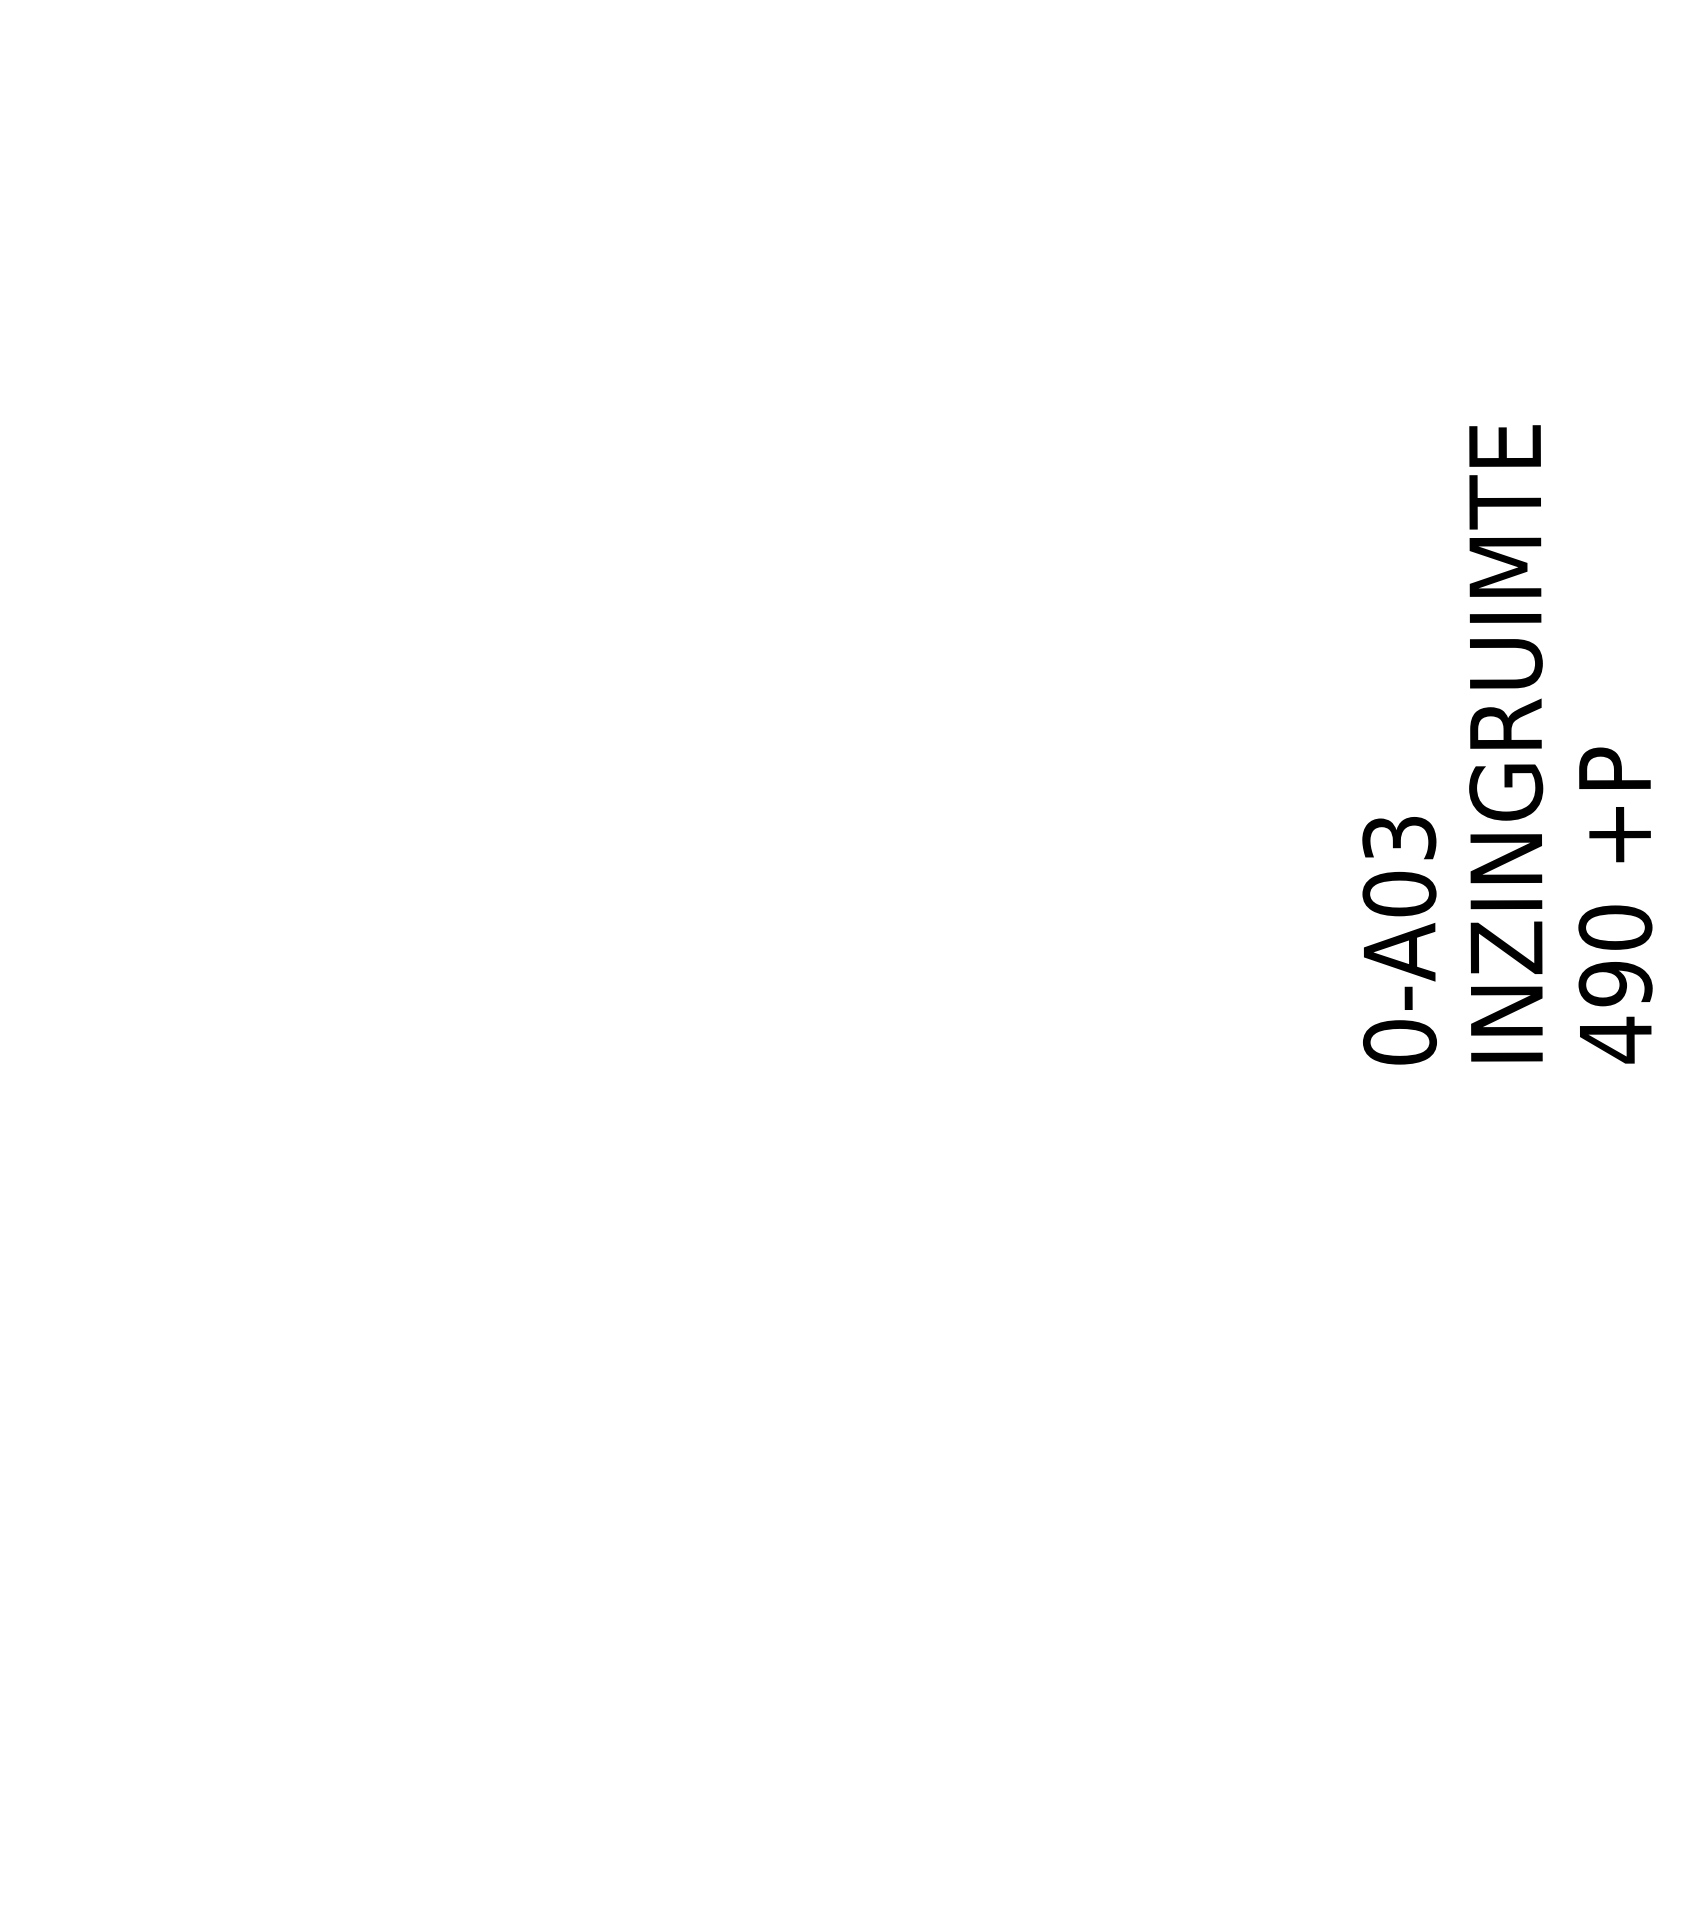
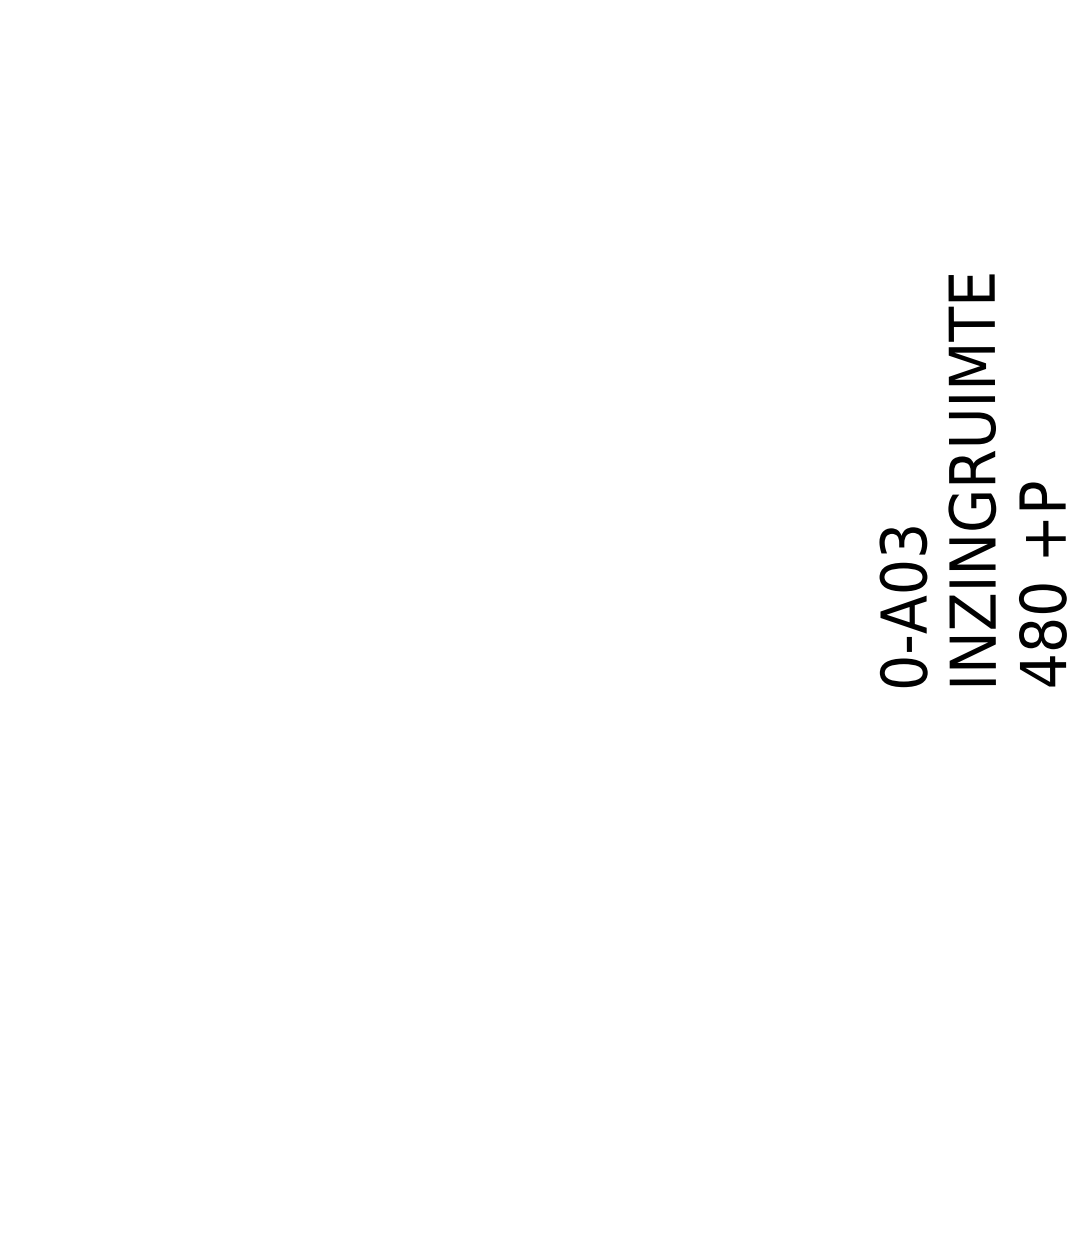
text: (1614, 983) -> (1042, 634), 490 -> 480

